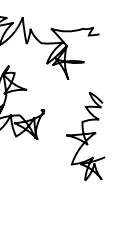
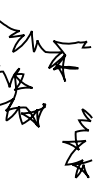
curve: (85, 136) -> (77, 143), moved

